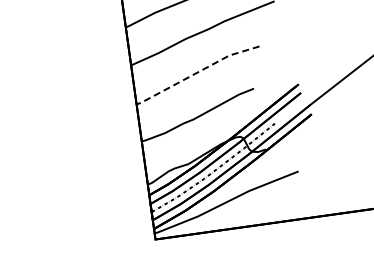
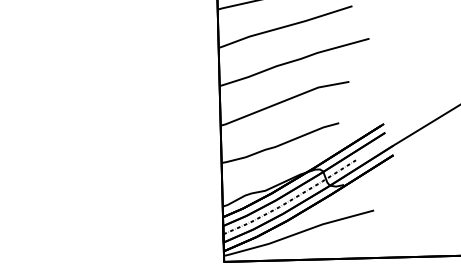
line: (196, 73) -> (283, 101), dashed -> solid

